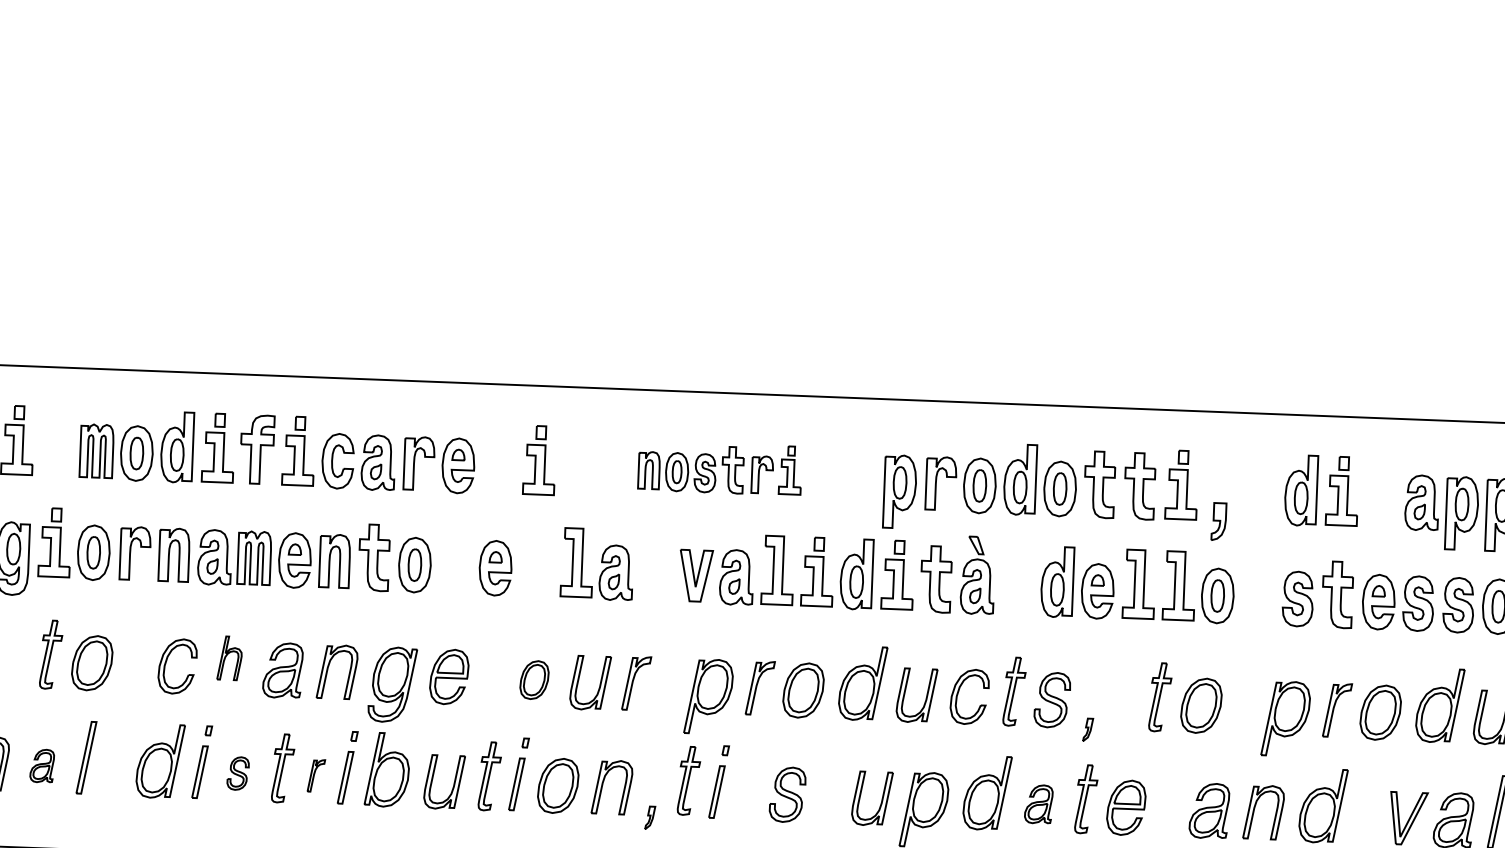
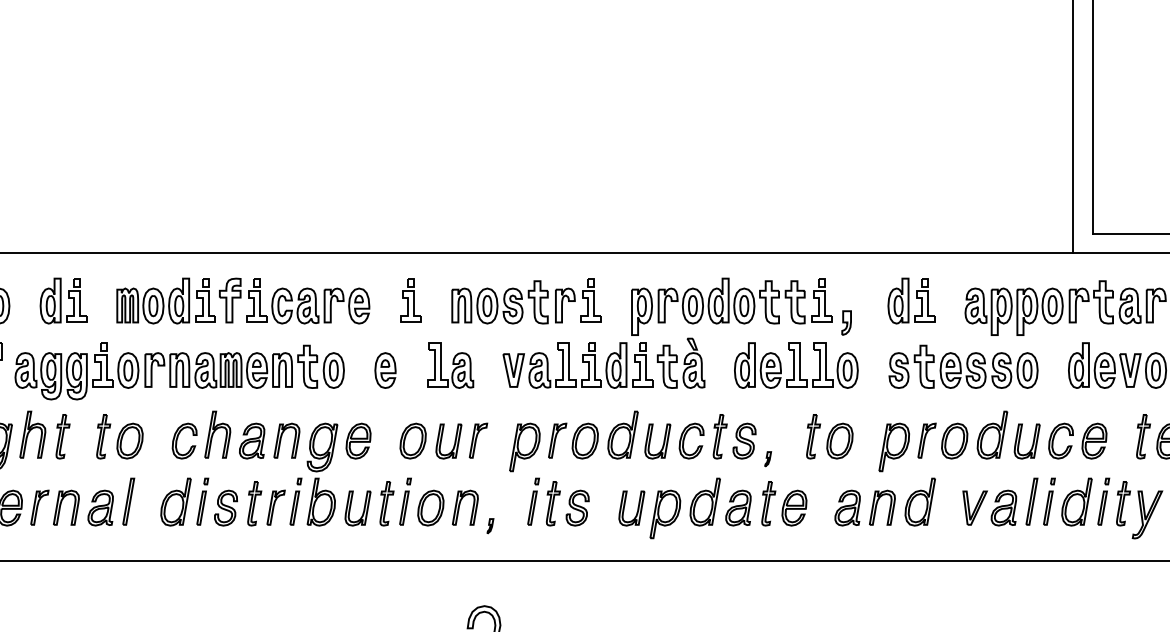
part: (720, 468) -> (526, 301), size x1.43
part: (229, 658) -> (217, 434), size x1.67
part: (533, 679) -> (412, 440), size x1.43
part: (42, 765) -> (100, 507), size x1.67
part: (237, 772) -> (225, 507), size x1.67
part: (315, 775) -> (275, 507), size x1.67
part: (689, 780) -> (553, 503), moved
part: (1038, 803) -> (738, 507), size x1.43

